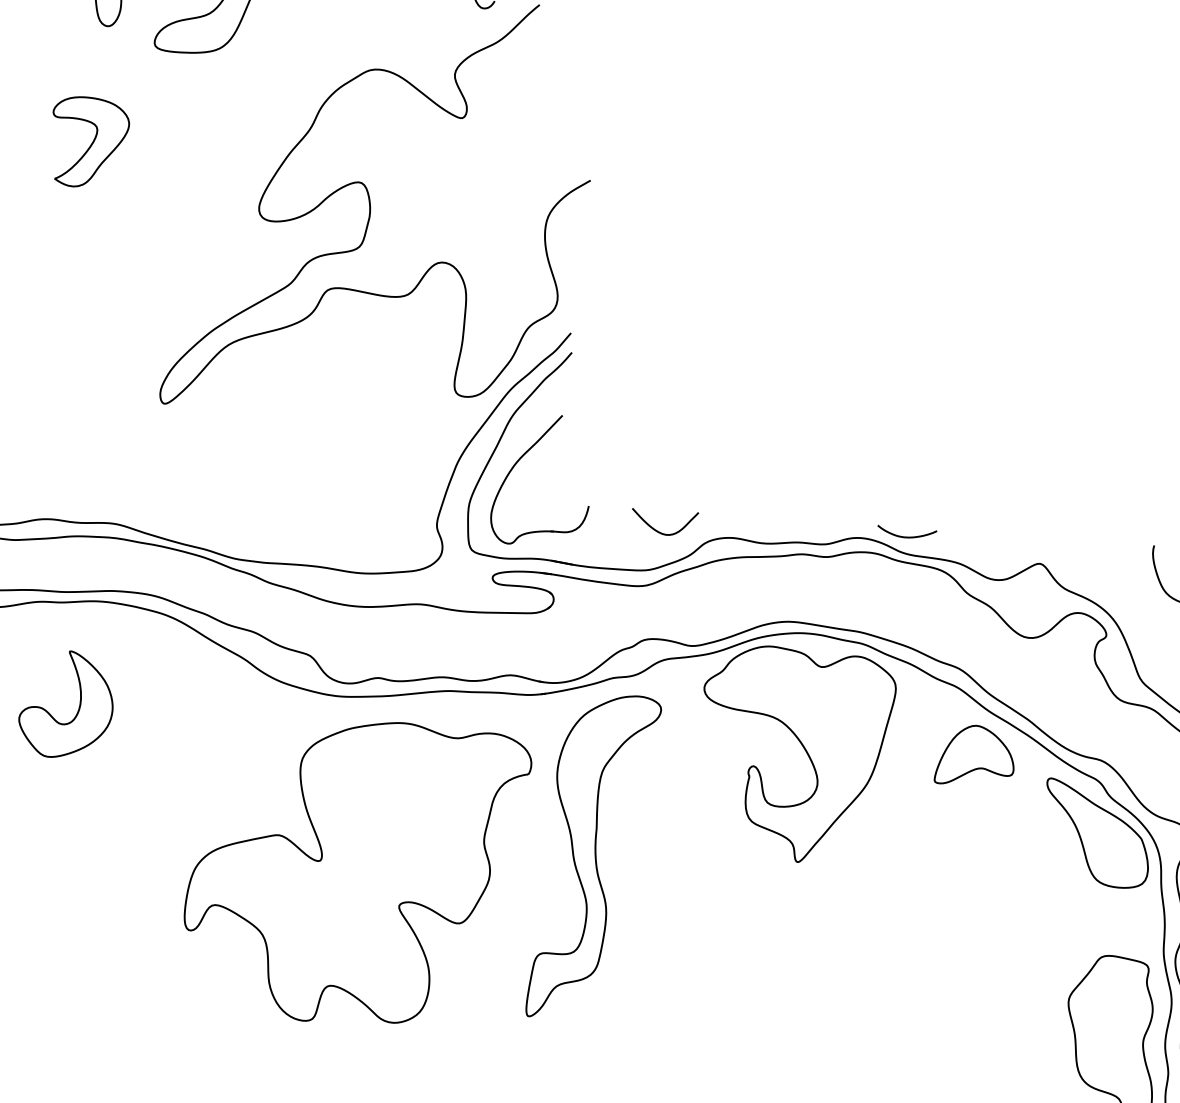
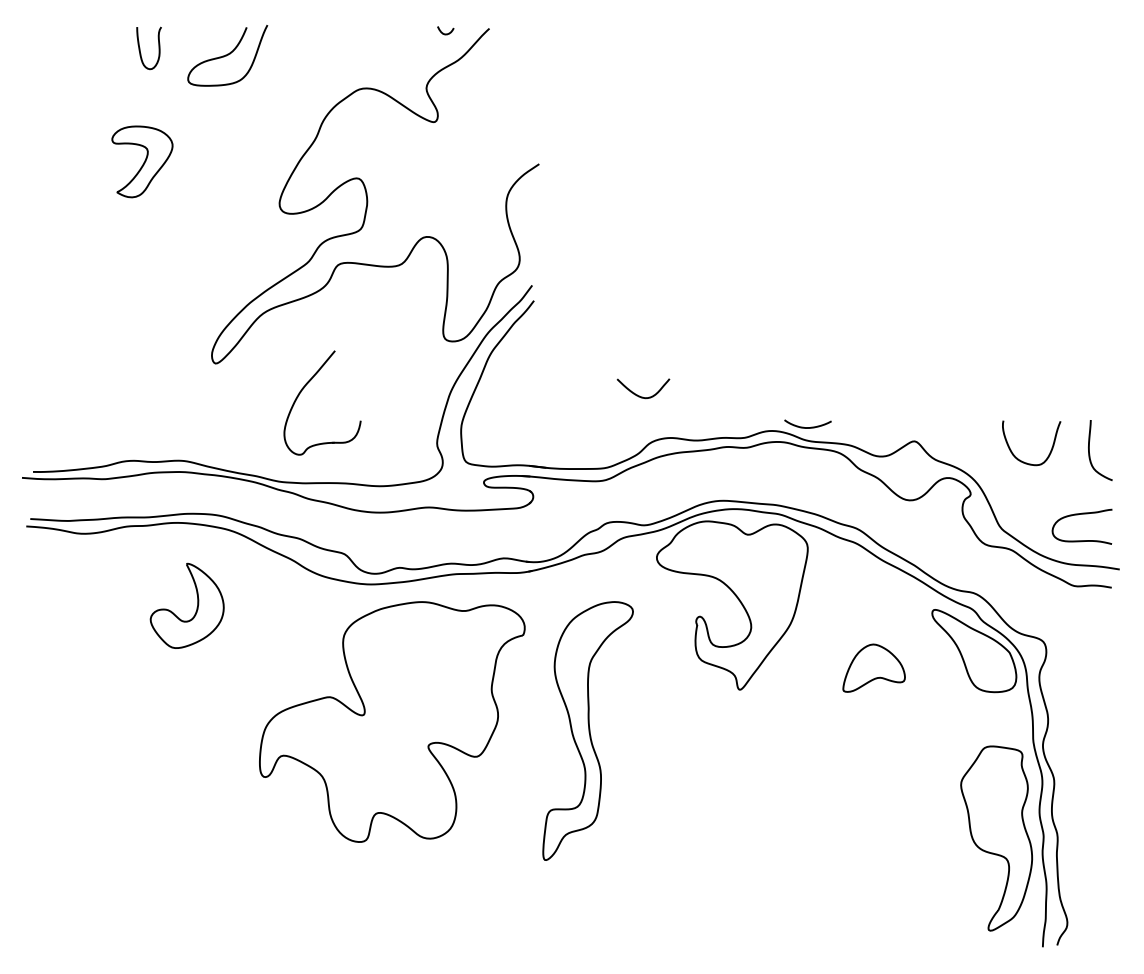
part: (520, 460) -> (304, 388), moved
curve: (659, 530) -> (639, 395), moved
part: (78, 707) -> (196, 607), moved
part: (974, 754) -> (873, 667), moved
part: (593, 856) -> (587, 730), moved

